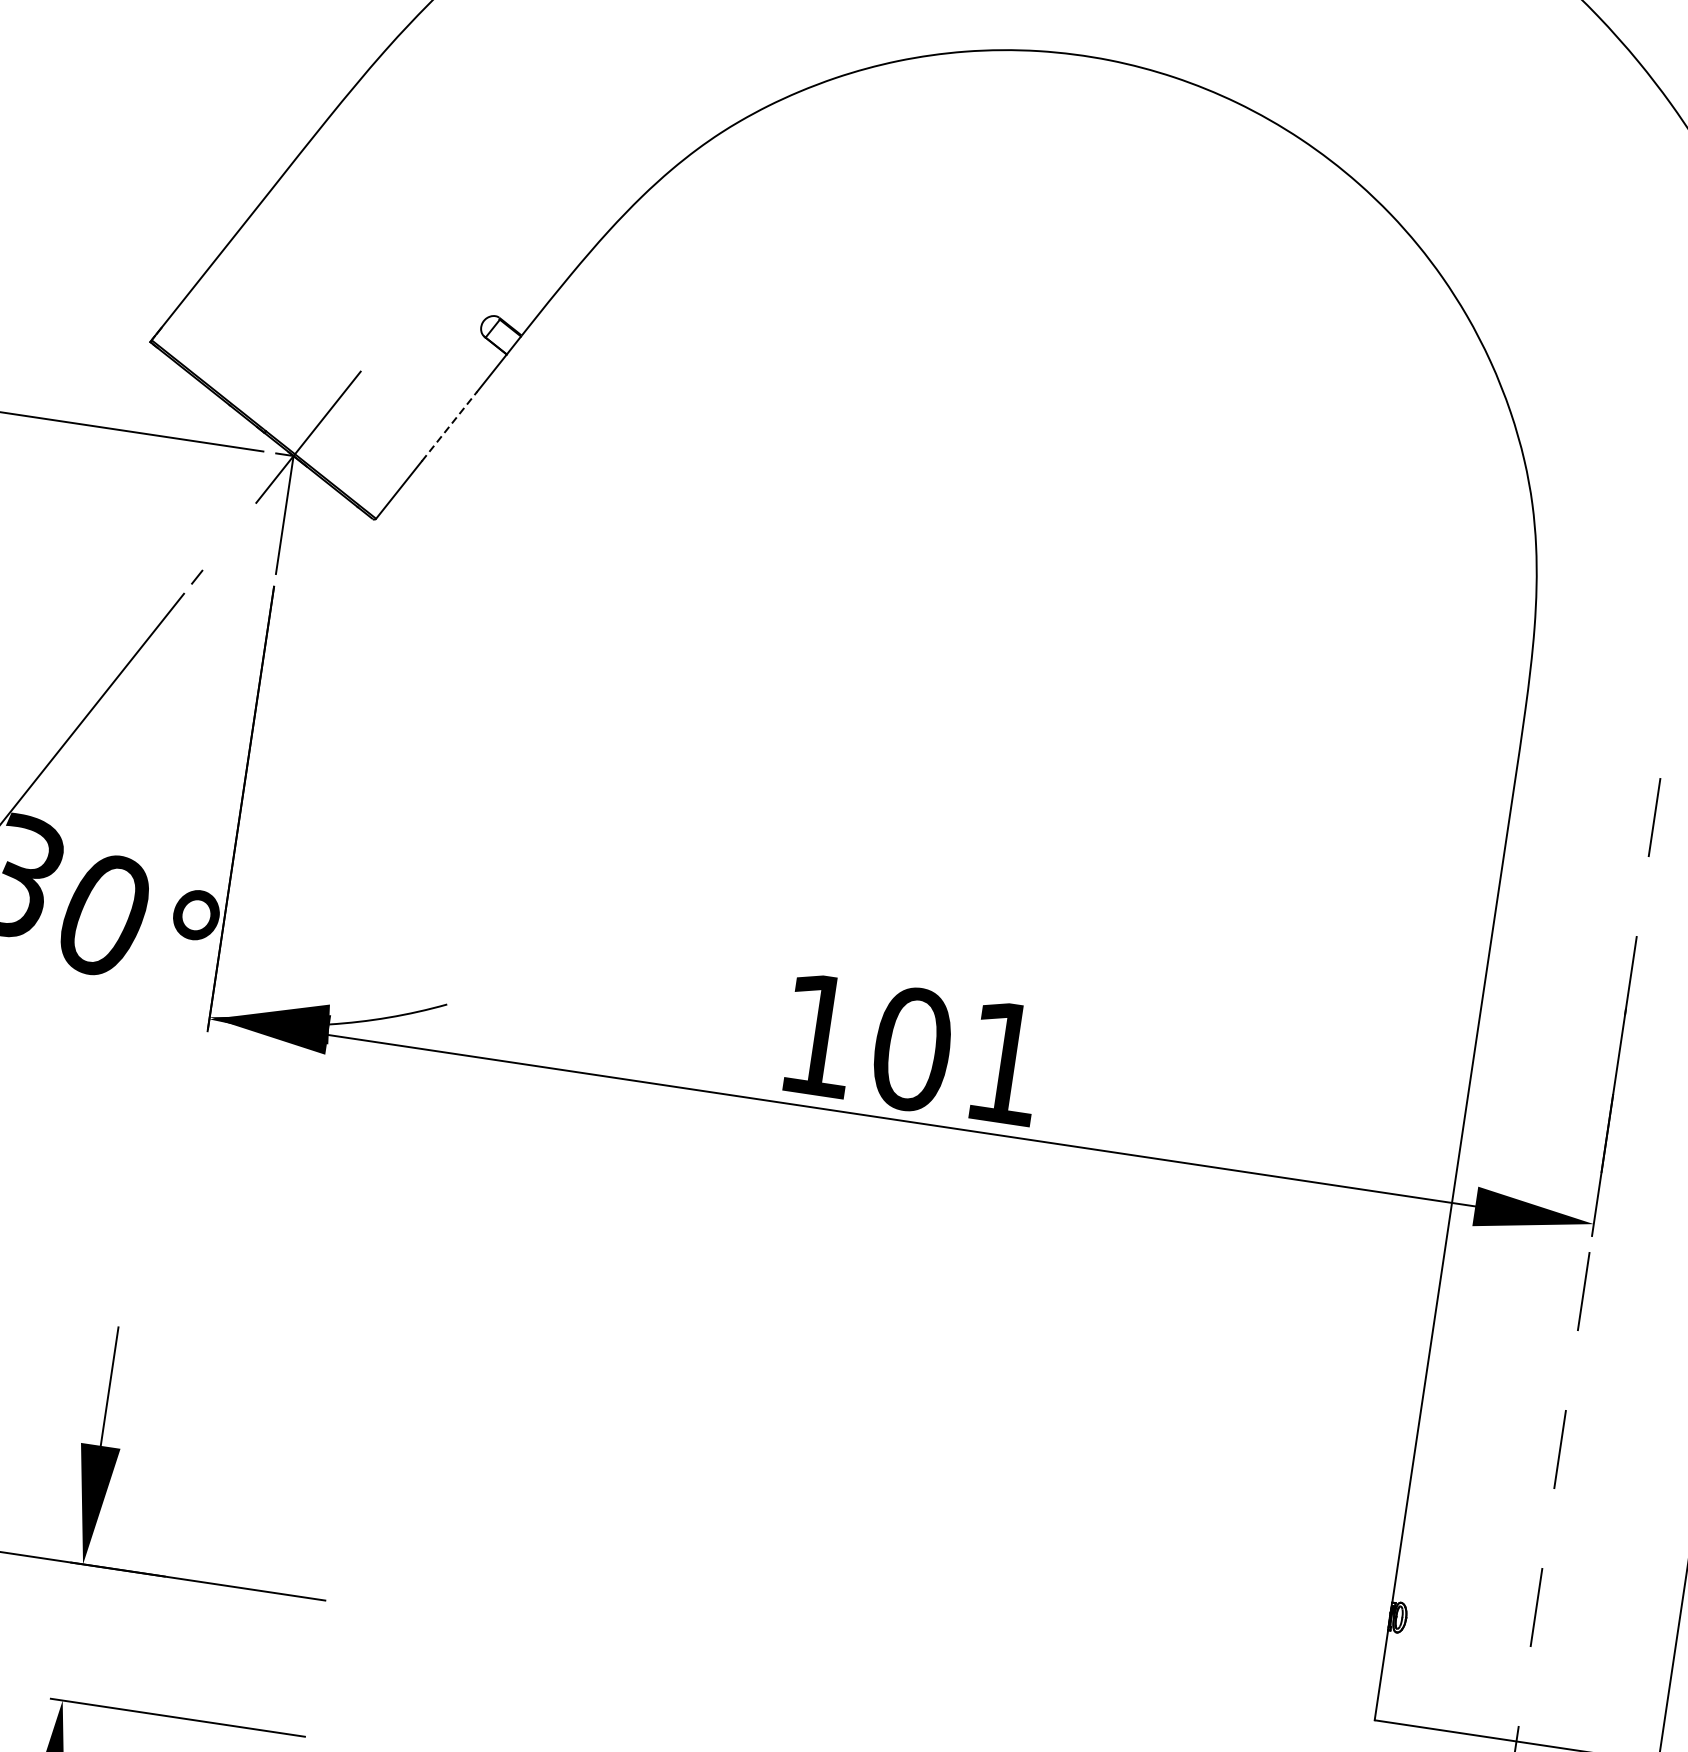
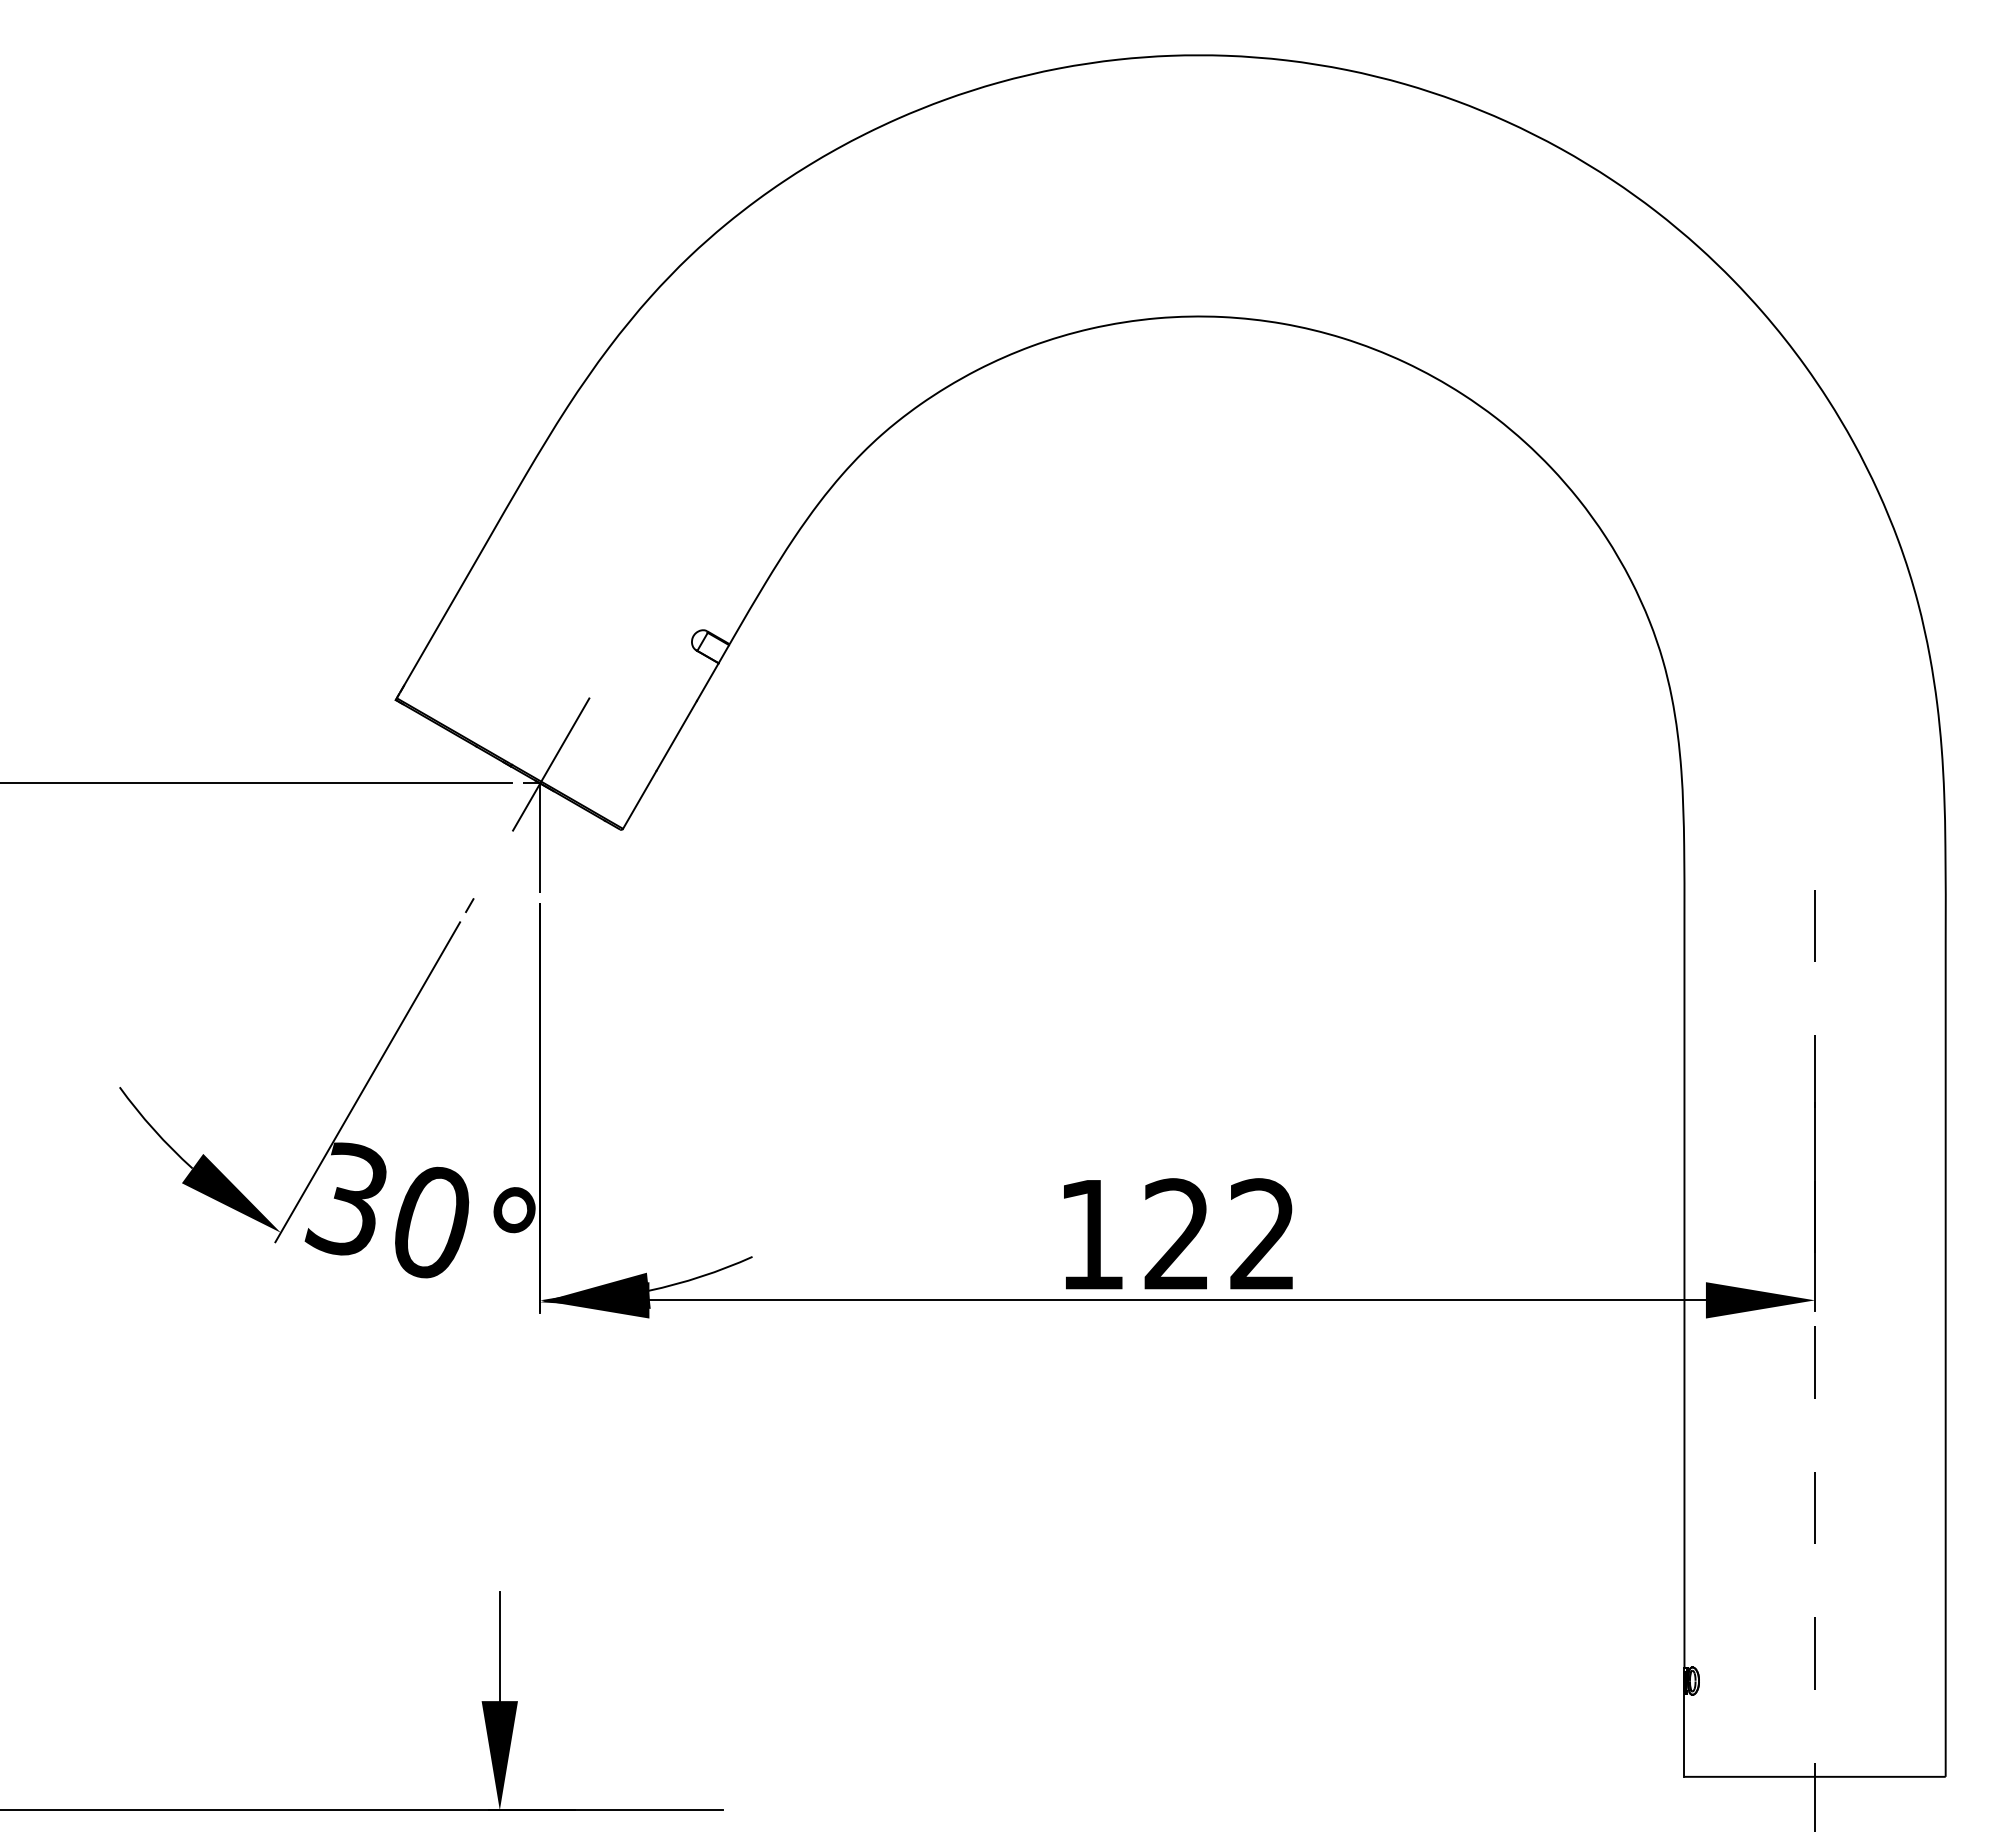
line: (449, 426) -> (676, 735), dashed -> solid
text: (956, 1055) -> (1218, 1234), 101 -> 122

